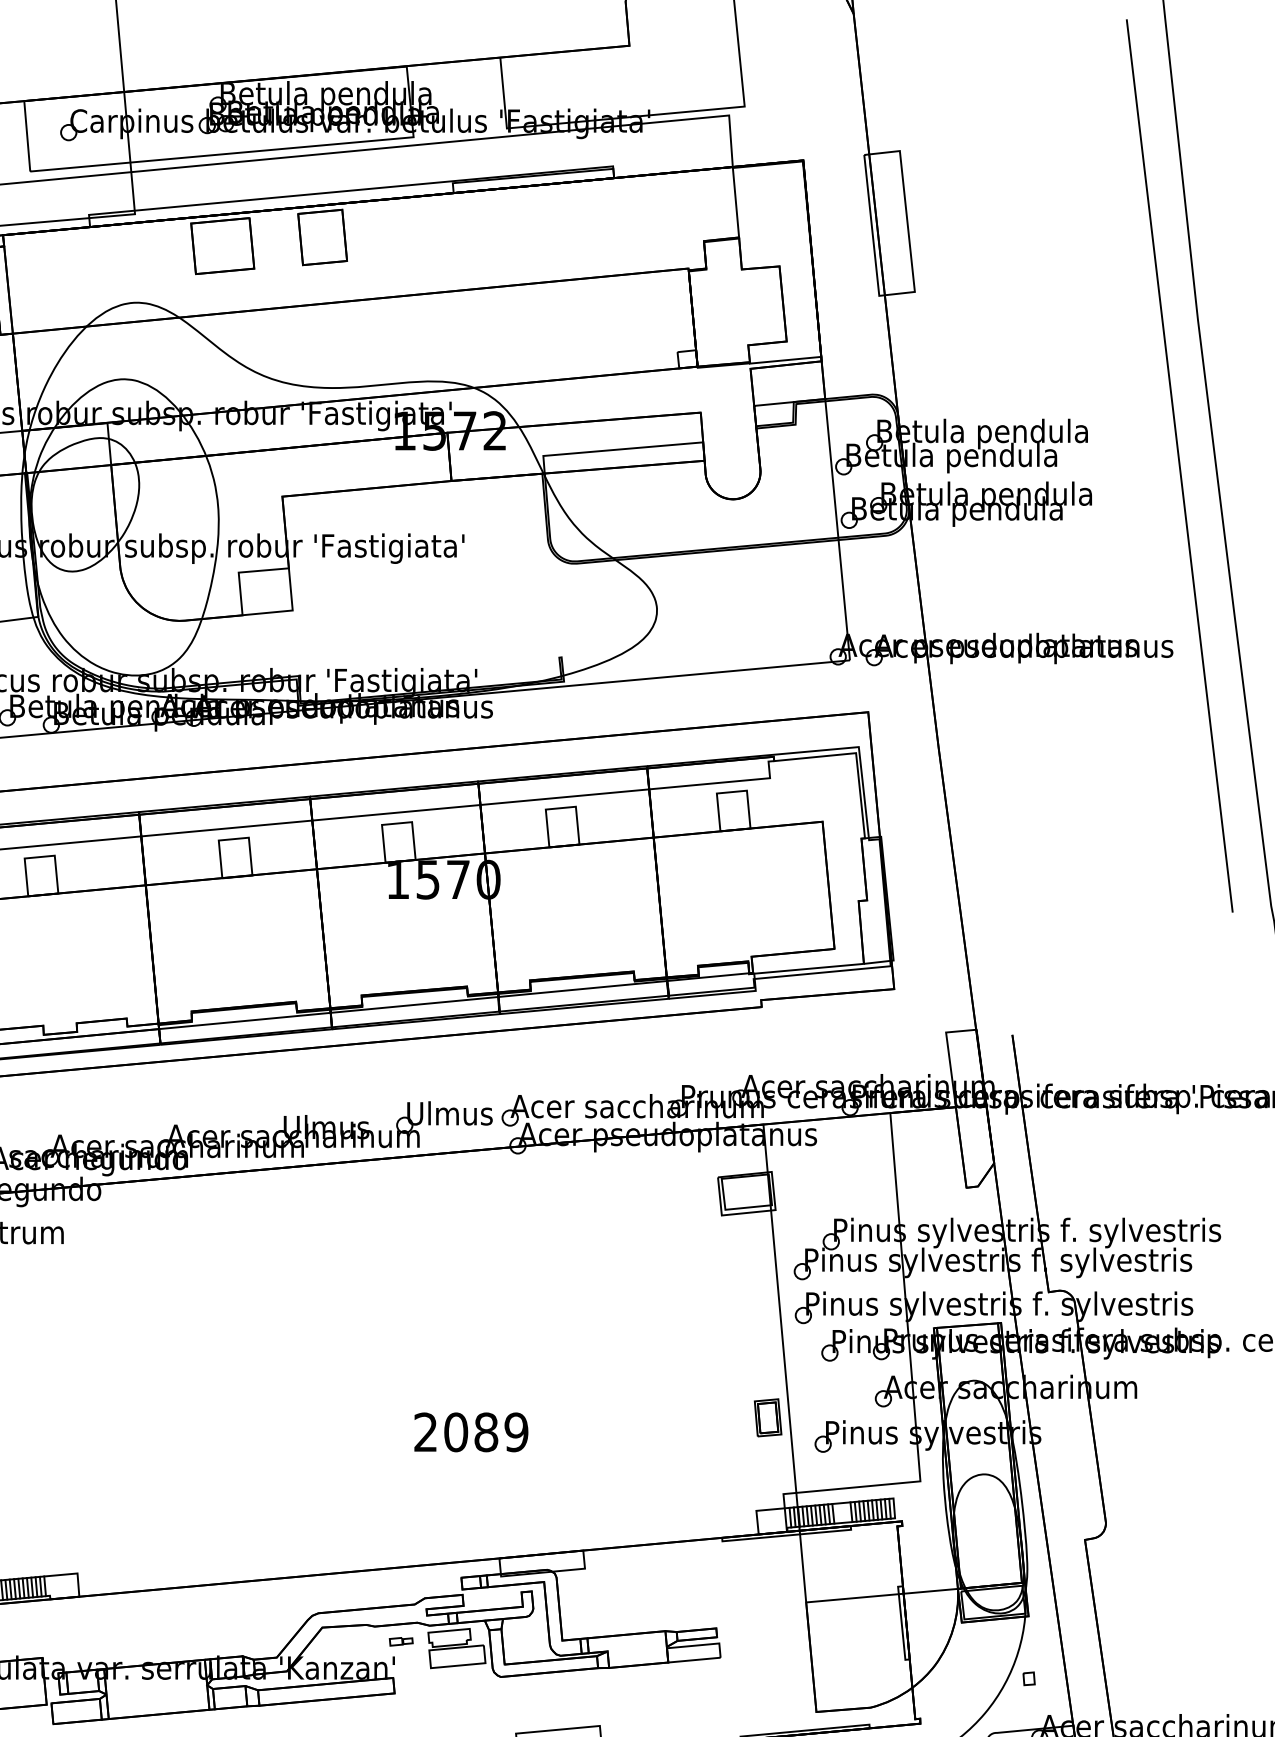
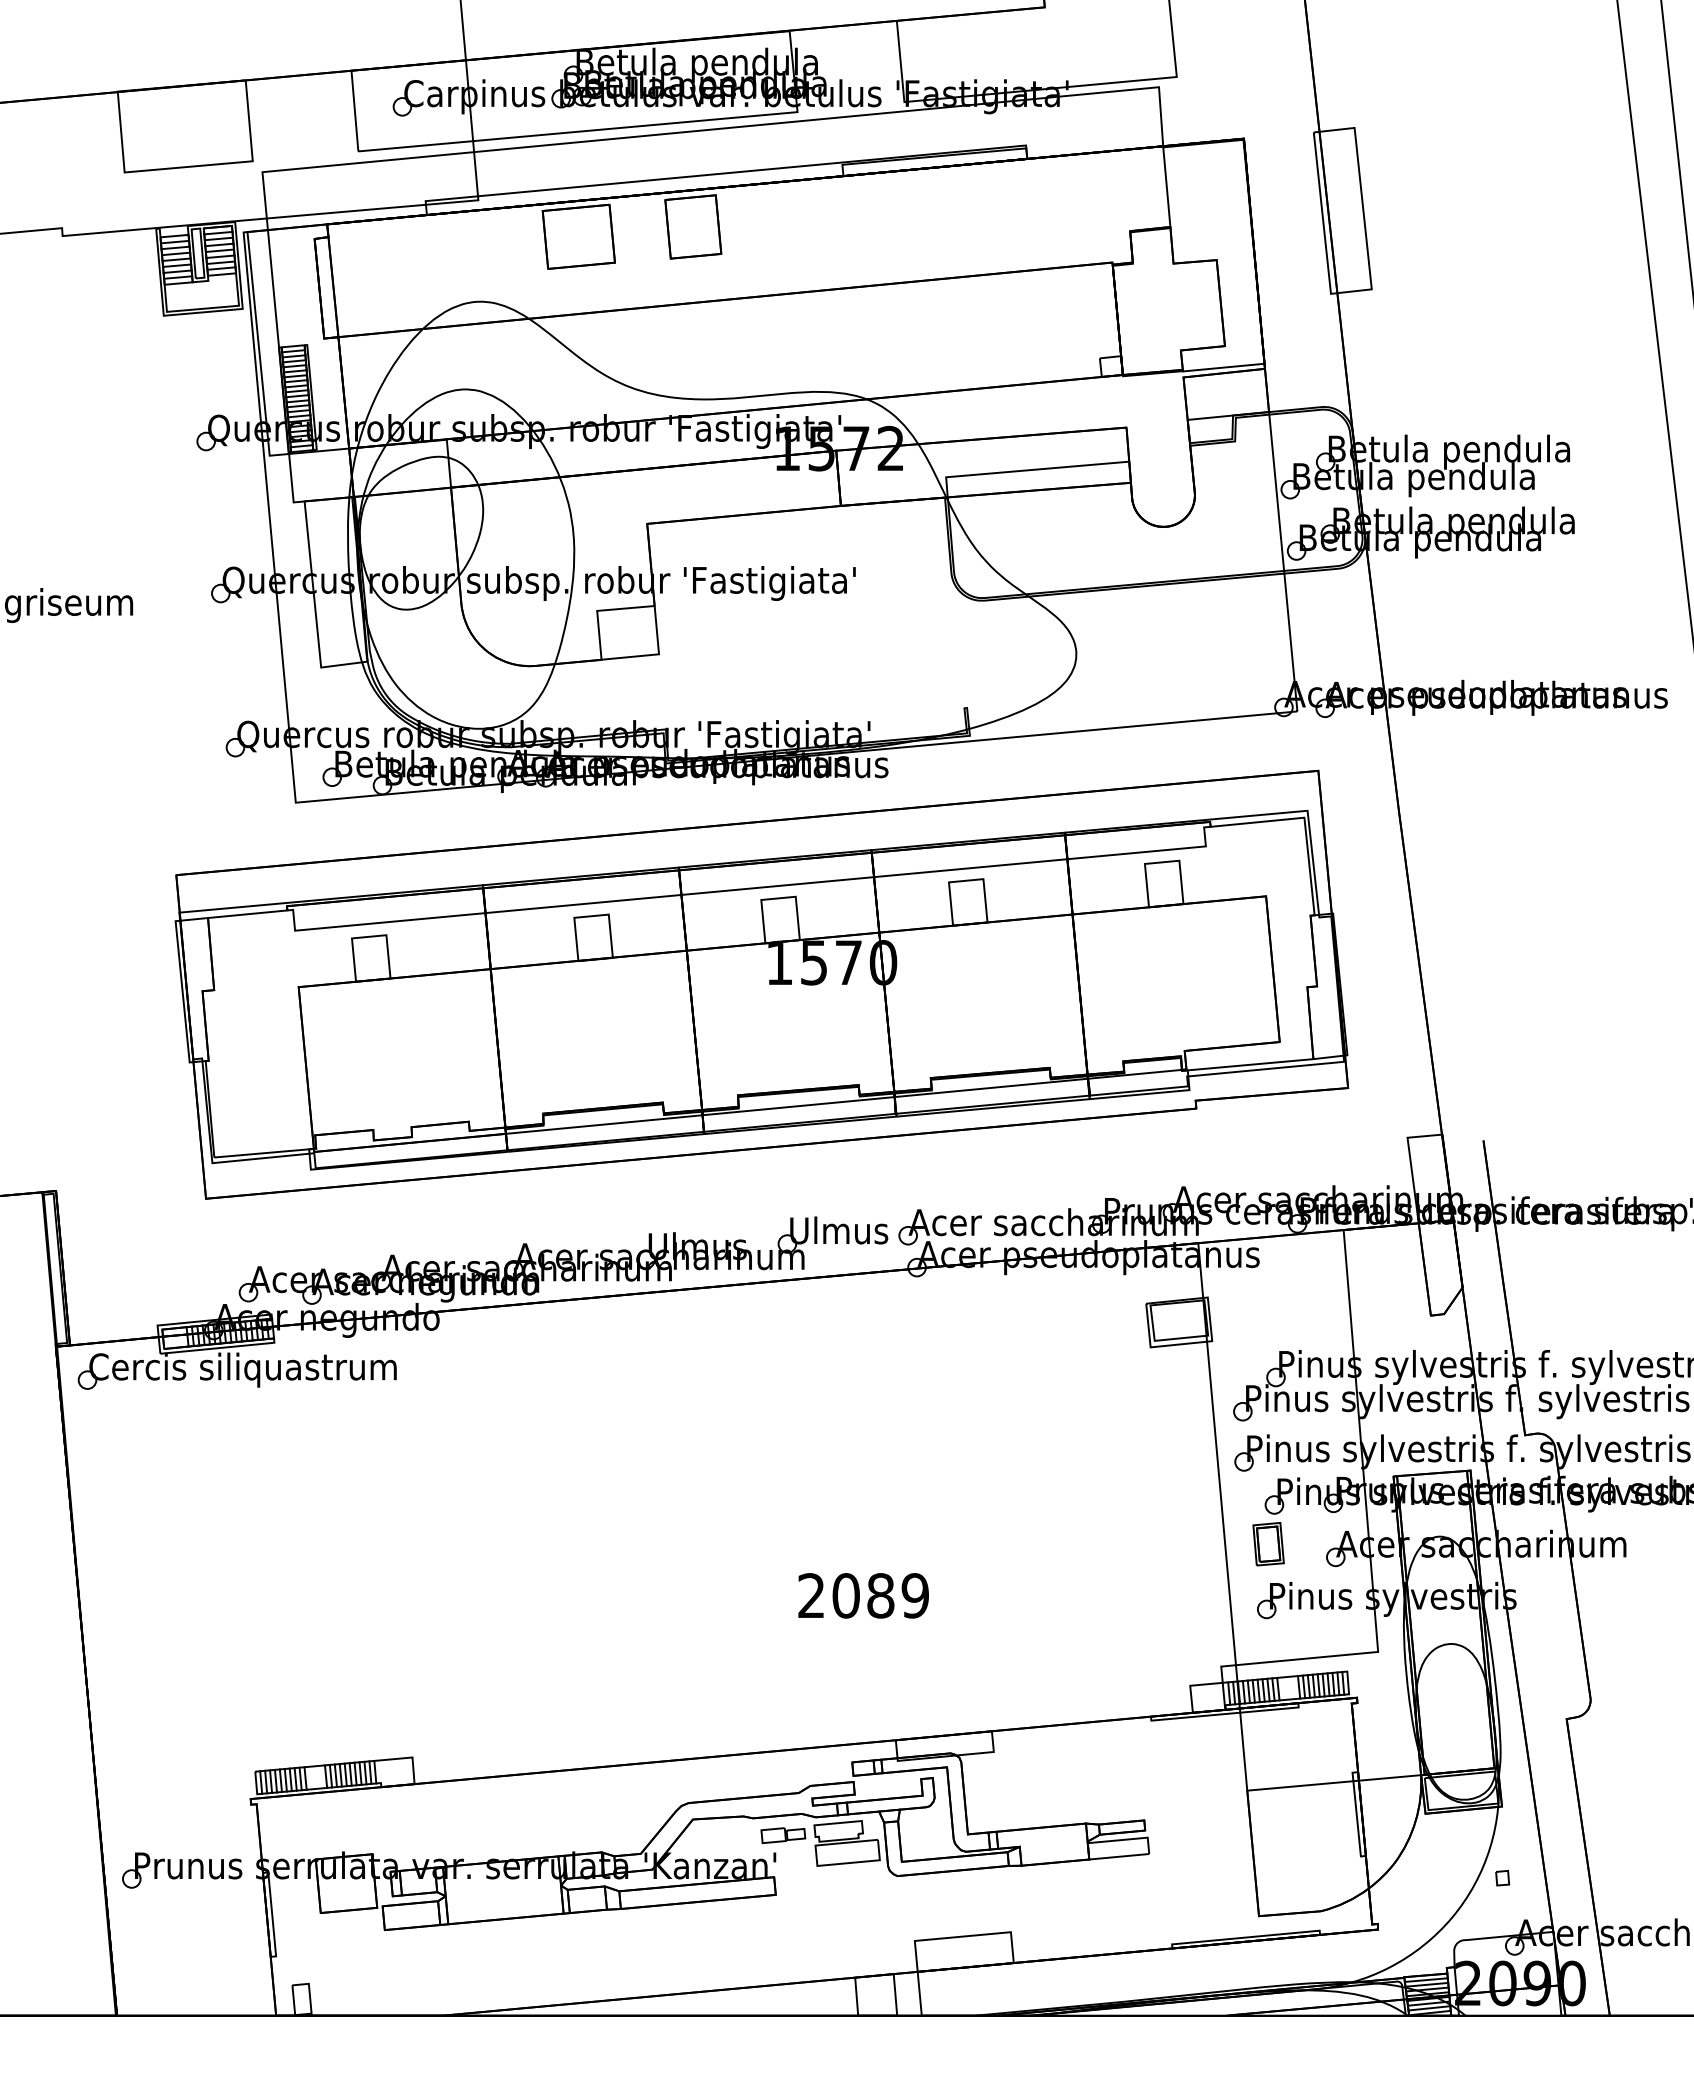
part: (767, 1418) -> (1268, 1544), moved
part: (401, 1641) -> (783, 1835), size x1.67

